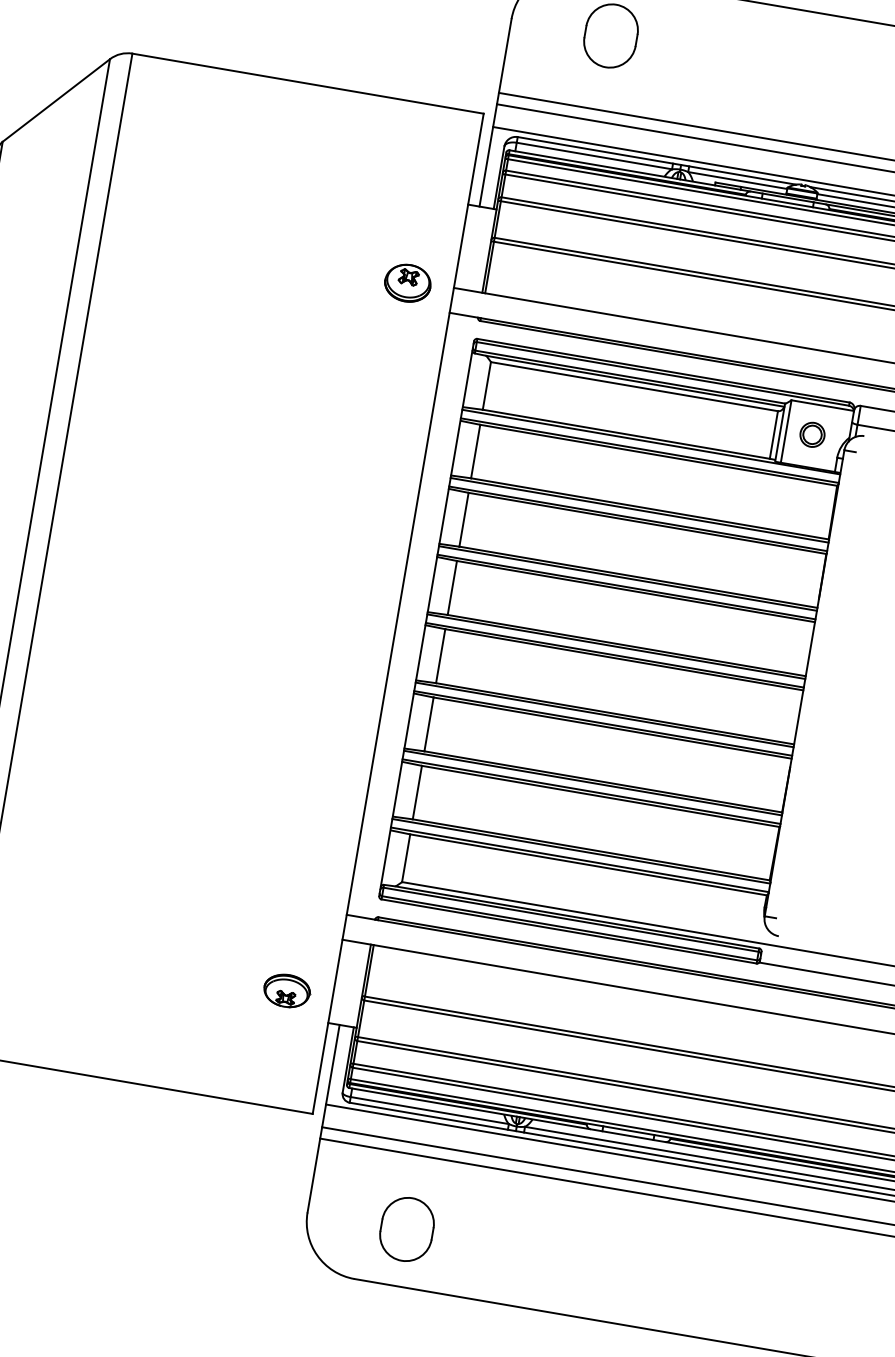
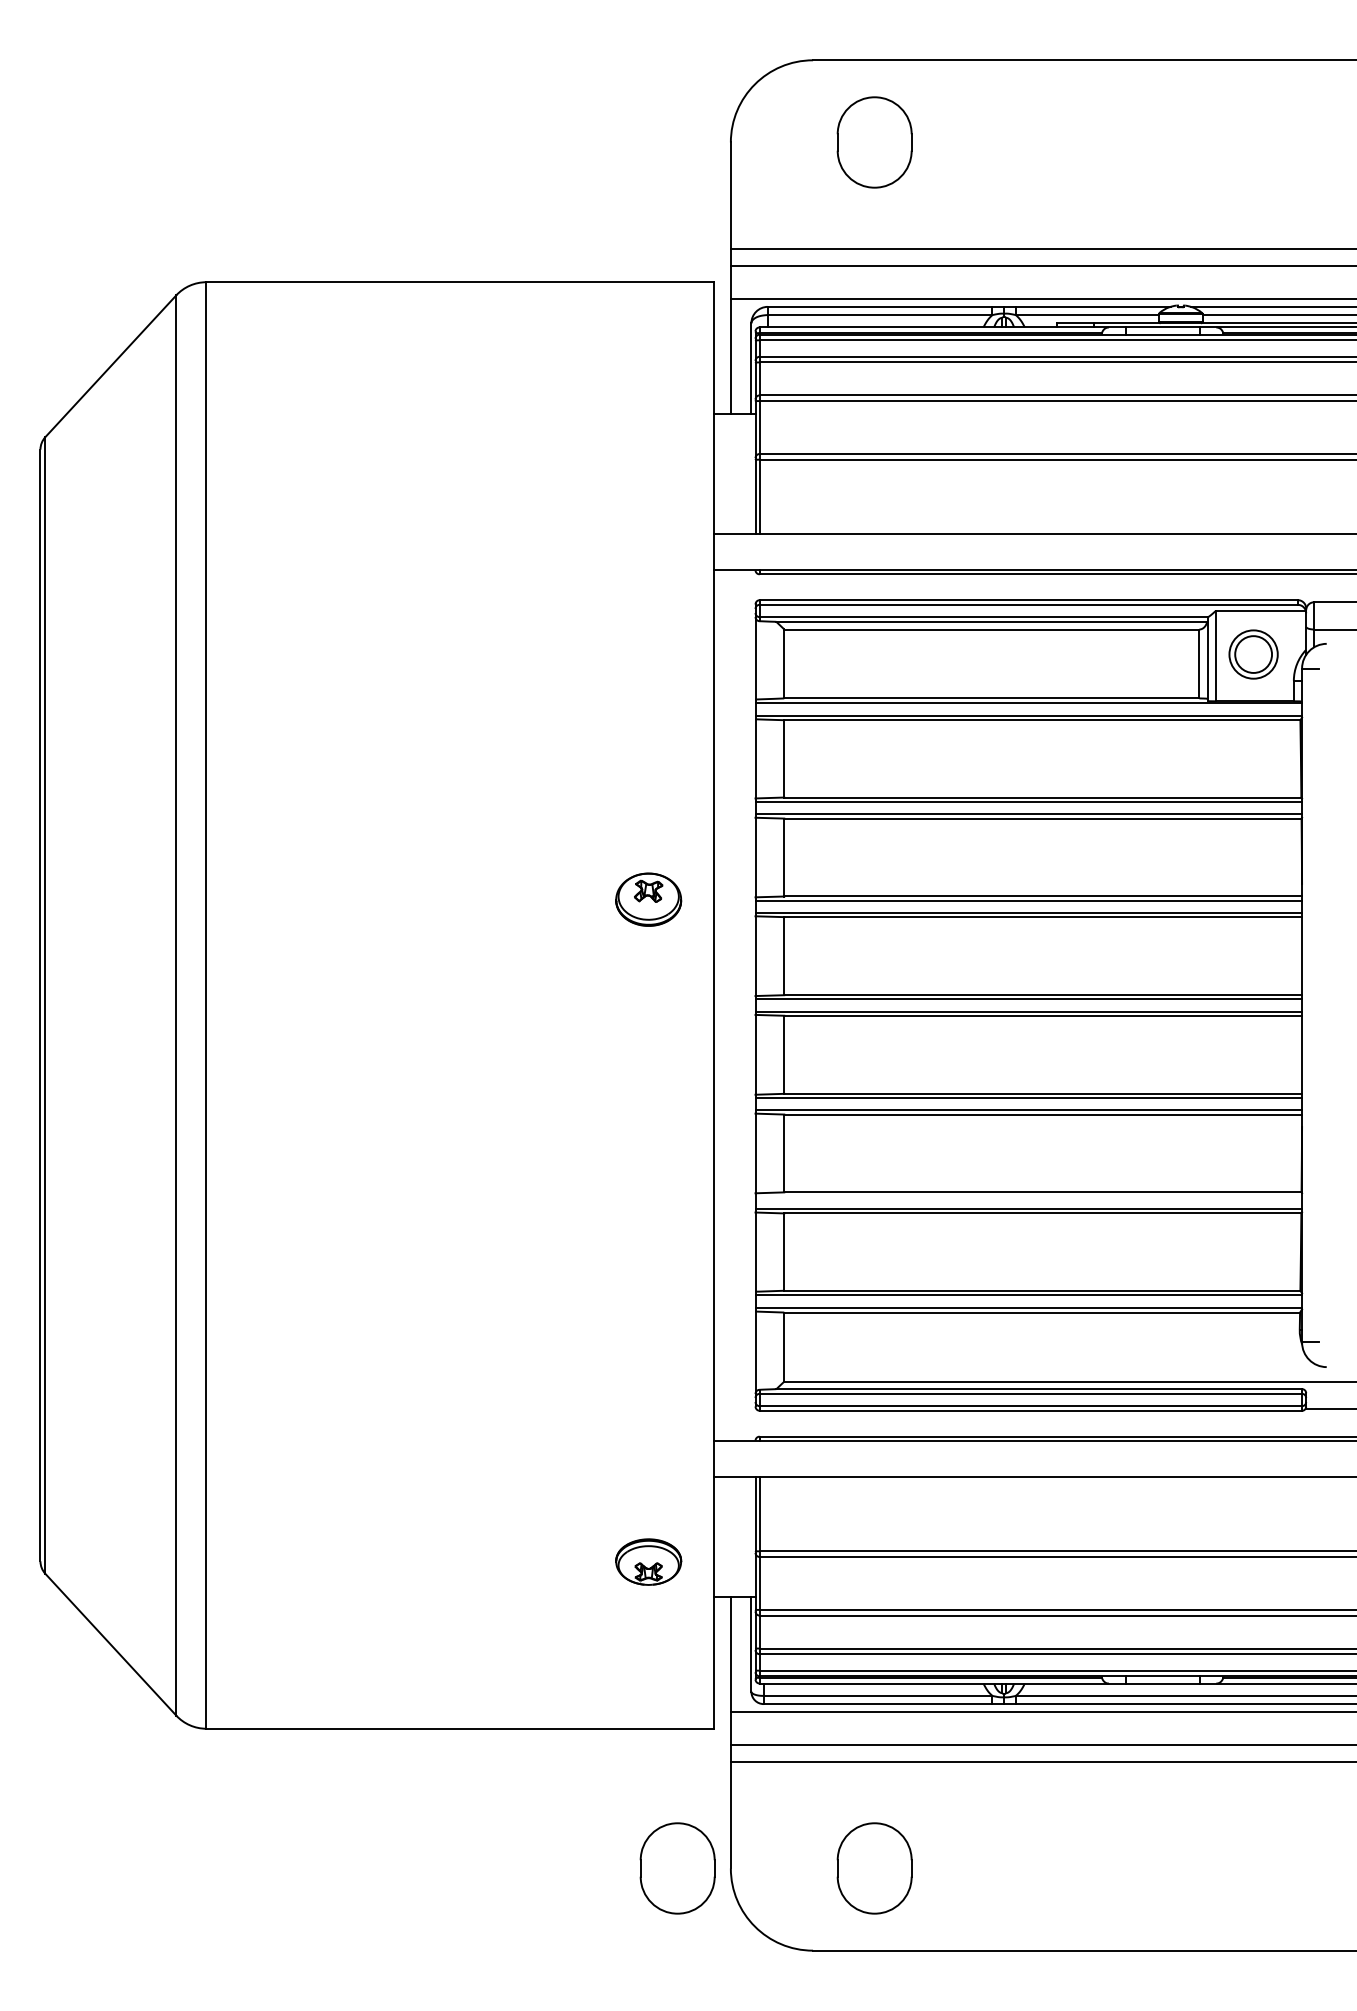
part: (407, 283) -> (648, 899), moved
part: (812, 434) -> (1253, 654), size x1.4
line: (592, 783) -> (1028, 1196), removed
part: (270, 1206) -> (677, 1868), added

